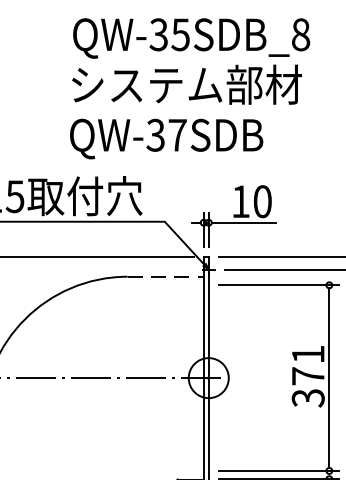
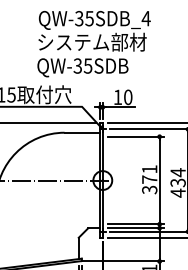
text: (299, 34) -> (145, 18), QW-35SDB_8 -> QW-35SDB_4
text: (176, 134) -> (87, 65), QW-37SDB -> QW-35SDB
line: (165, 276) -> (82, 132), dashed -> solid

